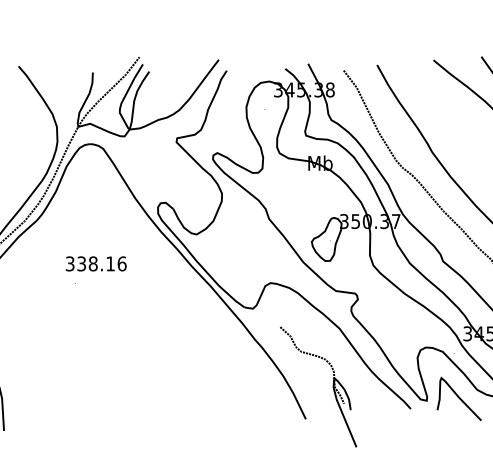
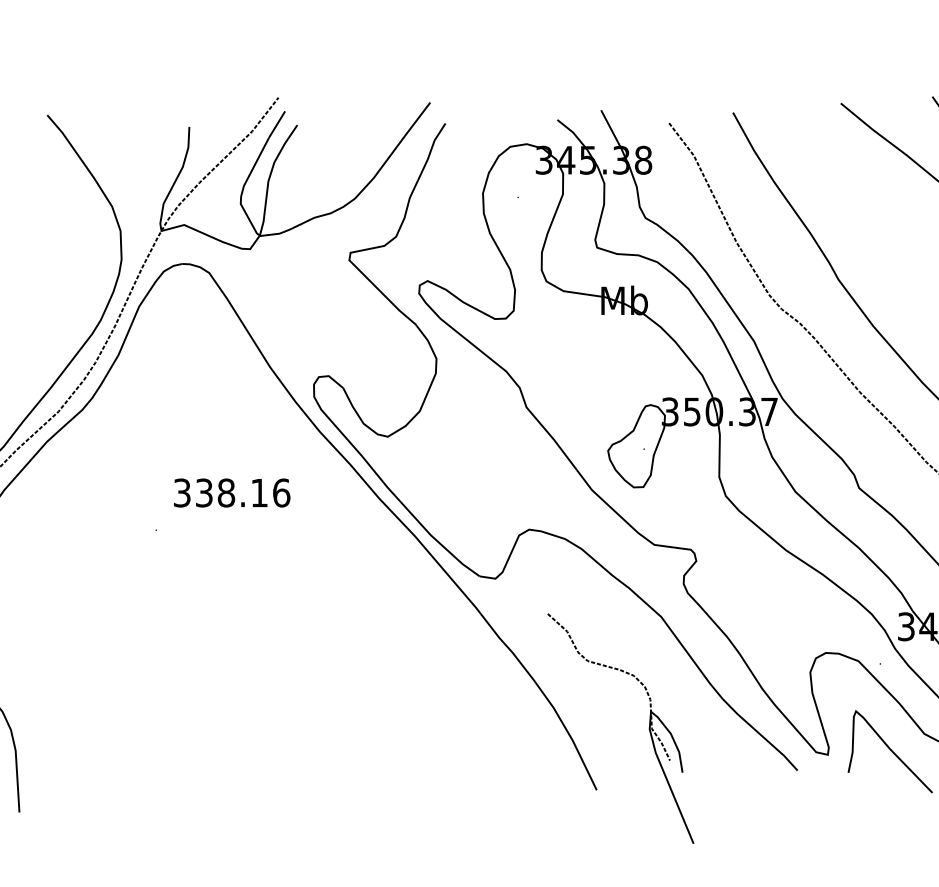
text: (95, 263) -> (230, 492), moved

